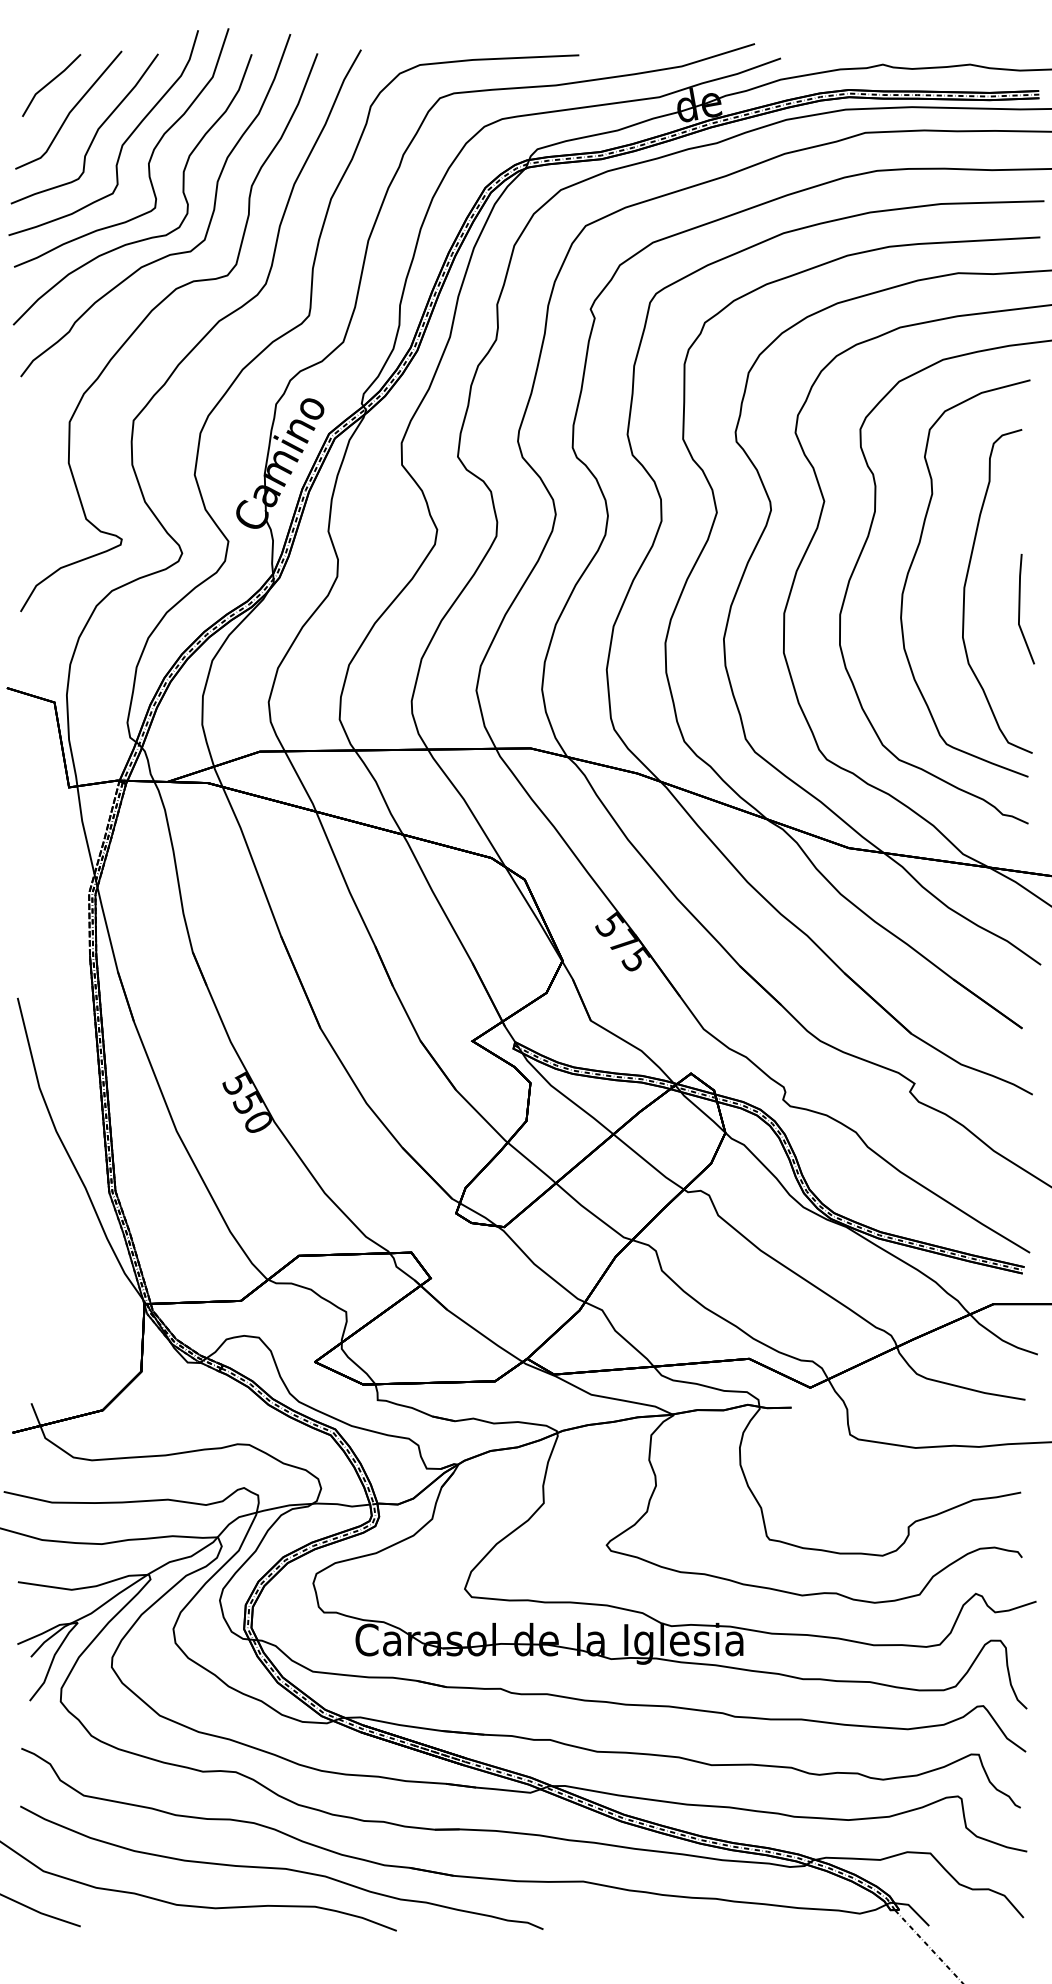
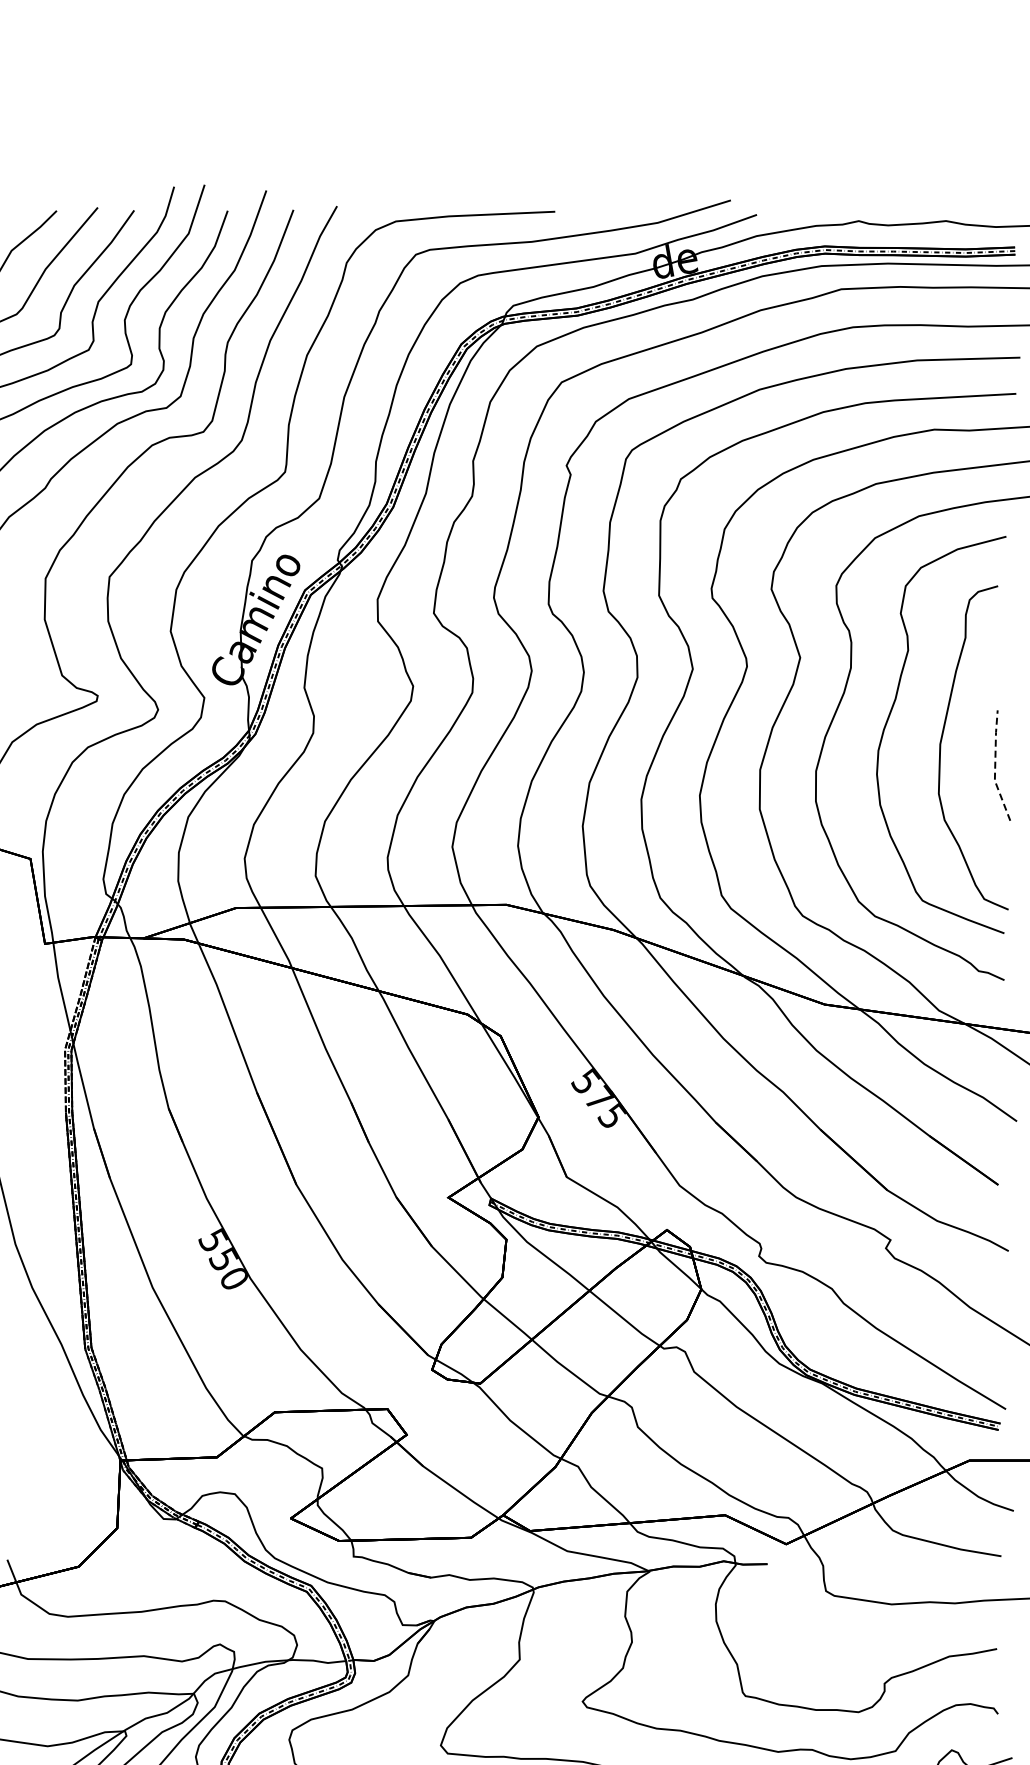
line: (1019, 609) -> (995, 765), solid -> dashed

